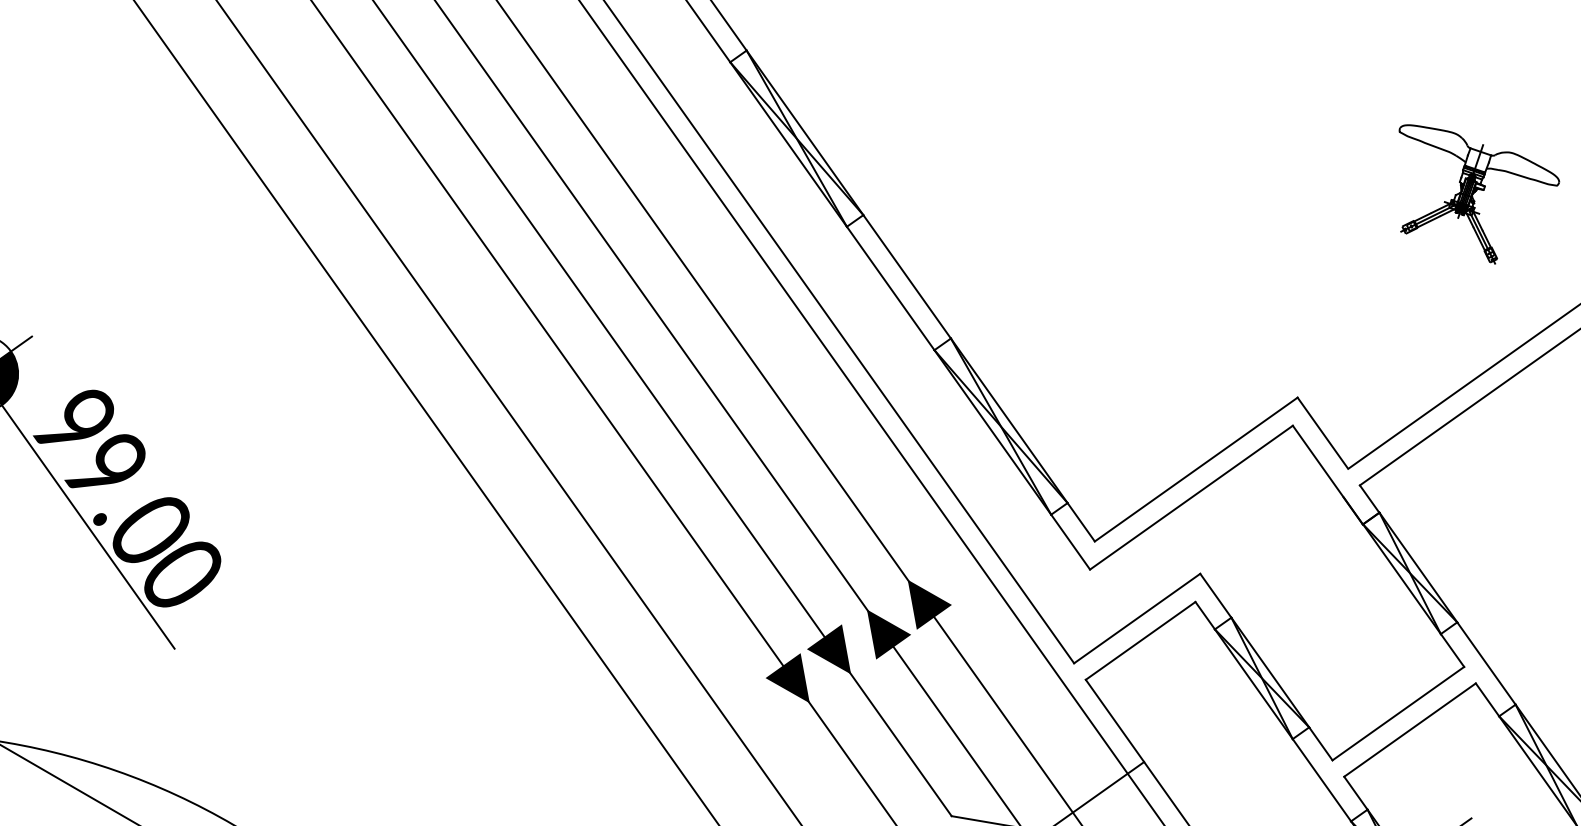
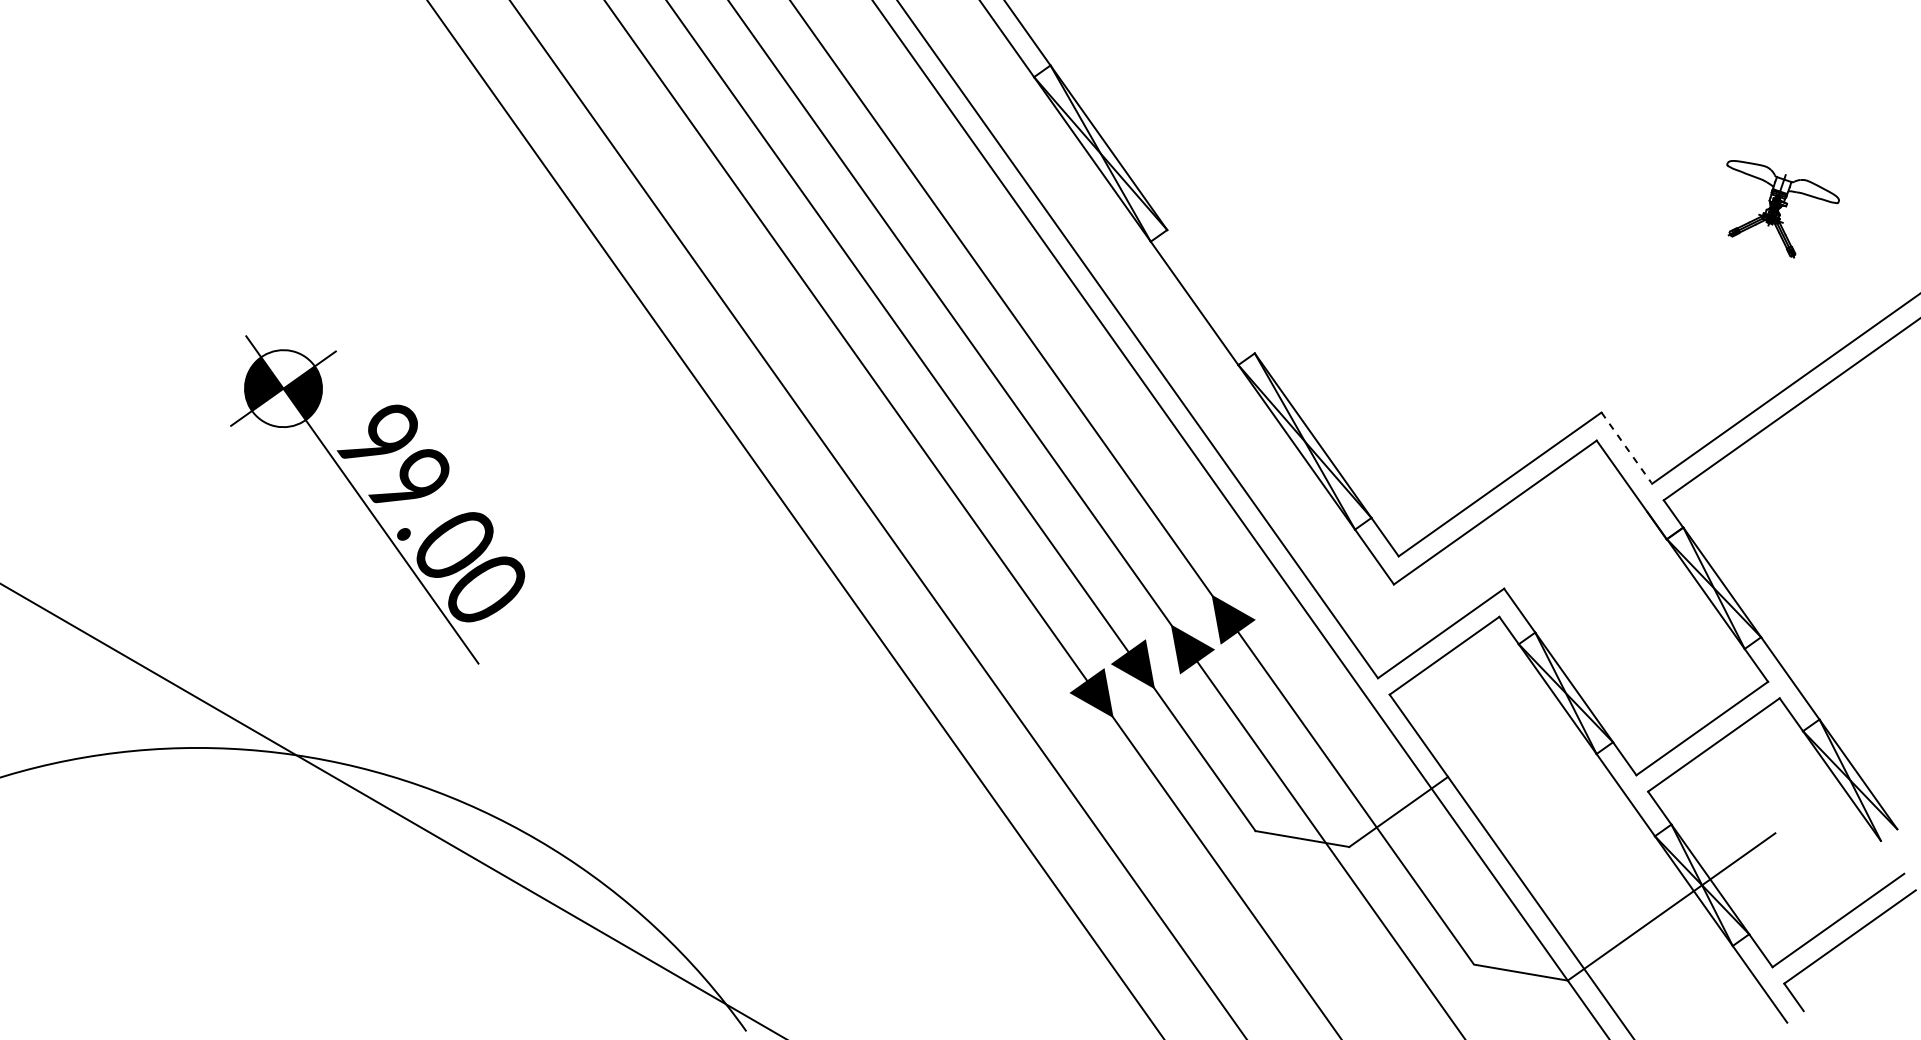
part: (1478, 194) -> (1782, 209), size x0.7
line: (906, 276) -> (1210, 291), removed
line: (1322, 433) -> (1626, 448), solid -> dashed

